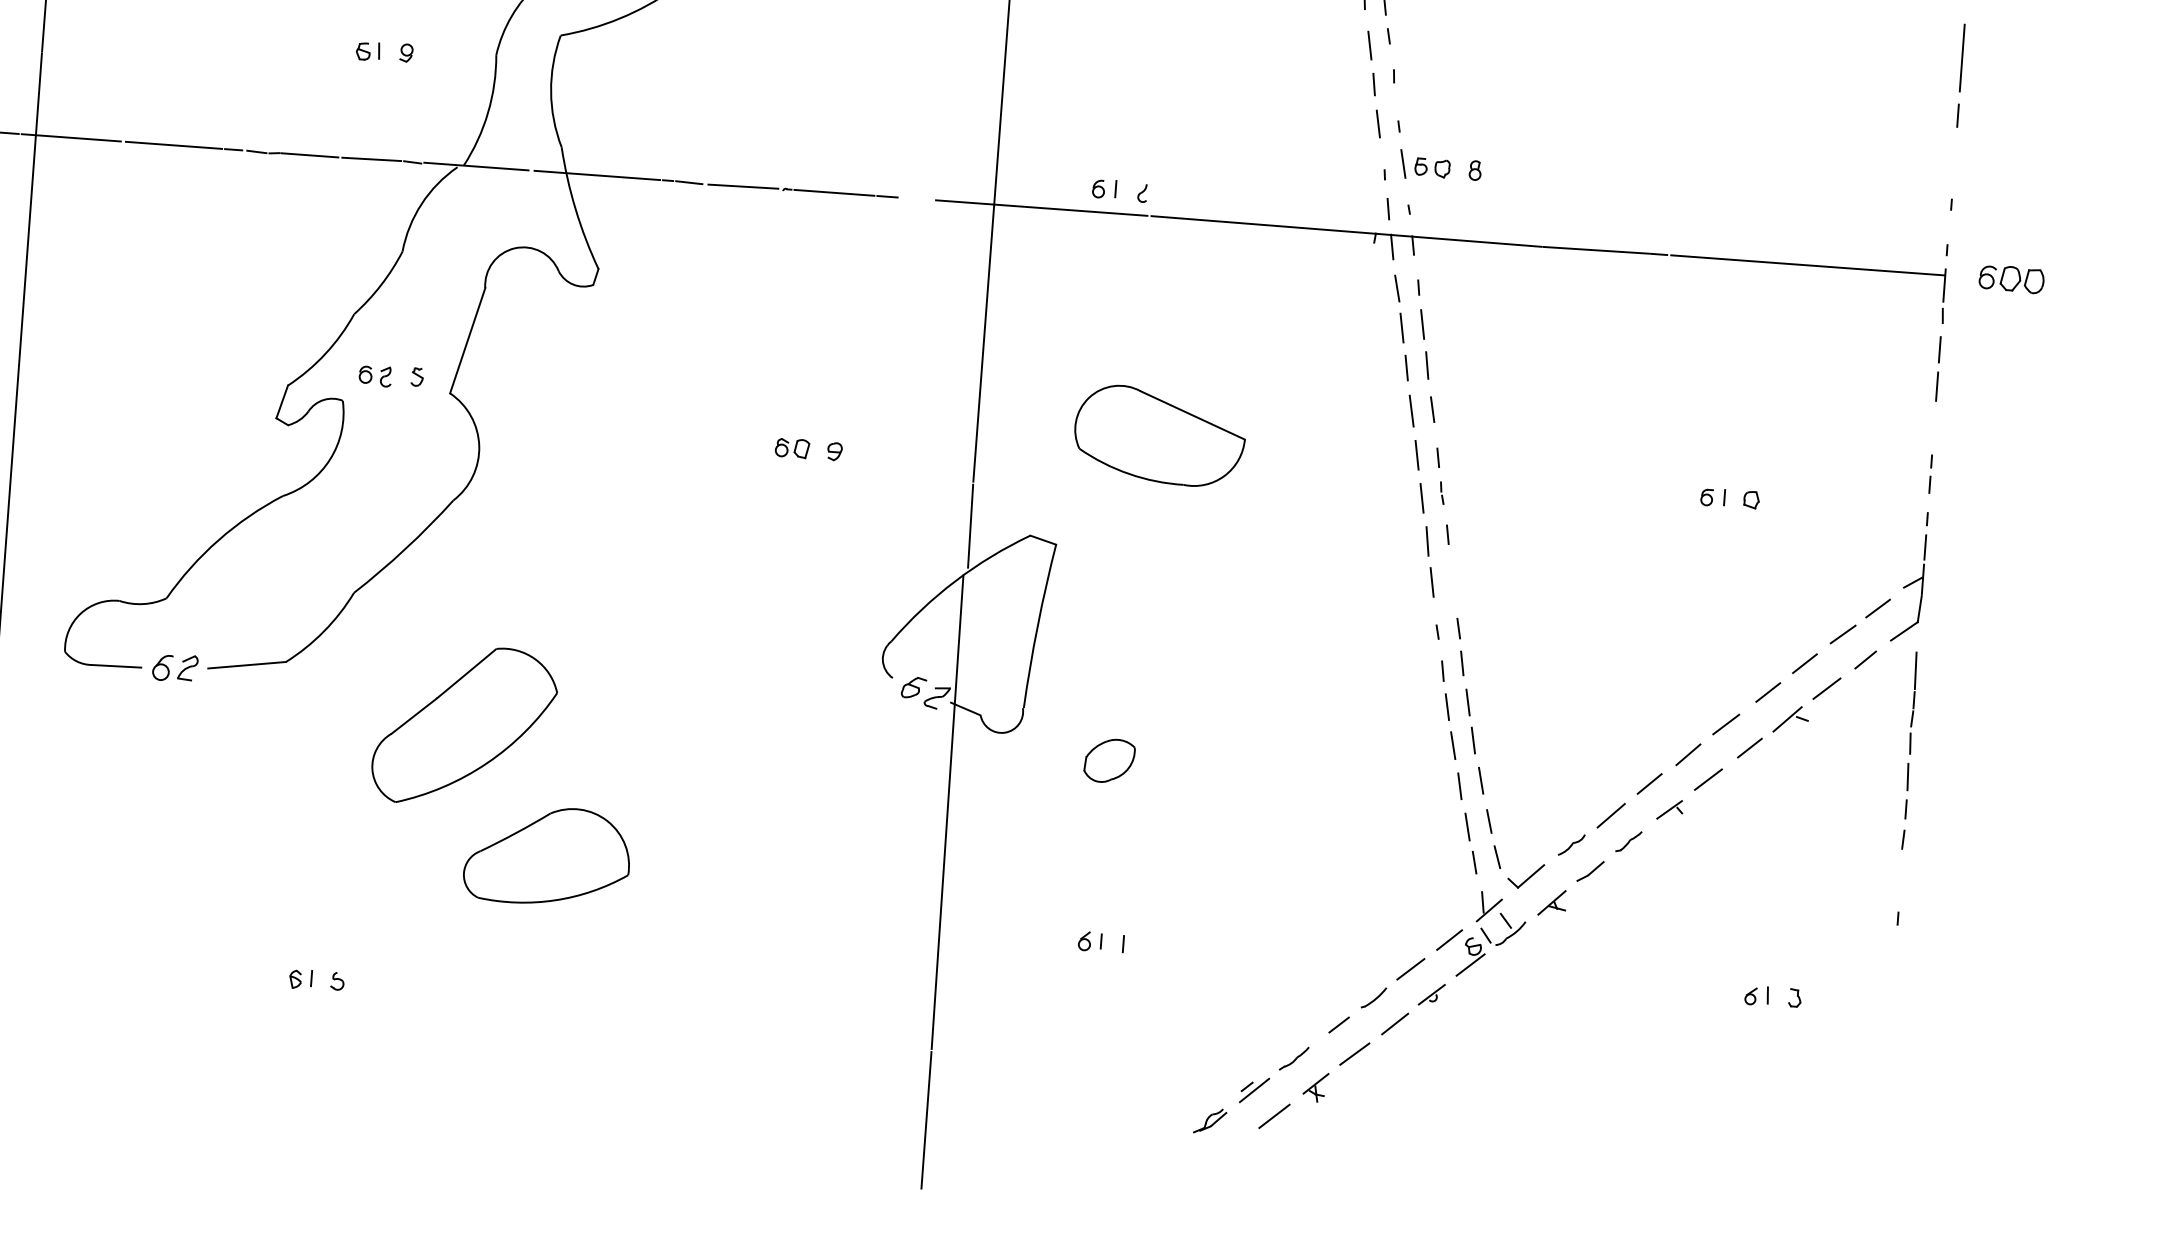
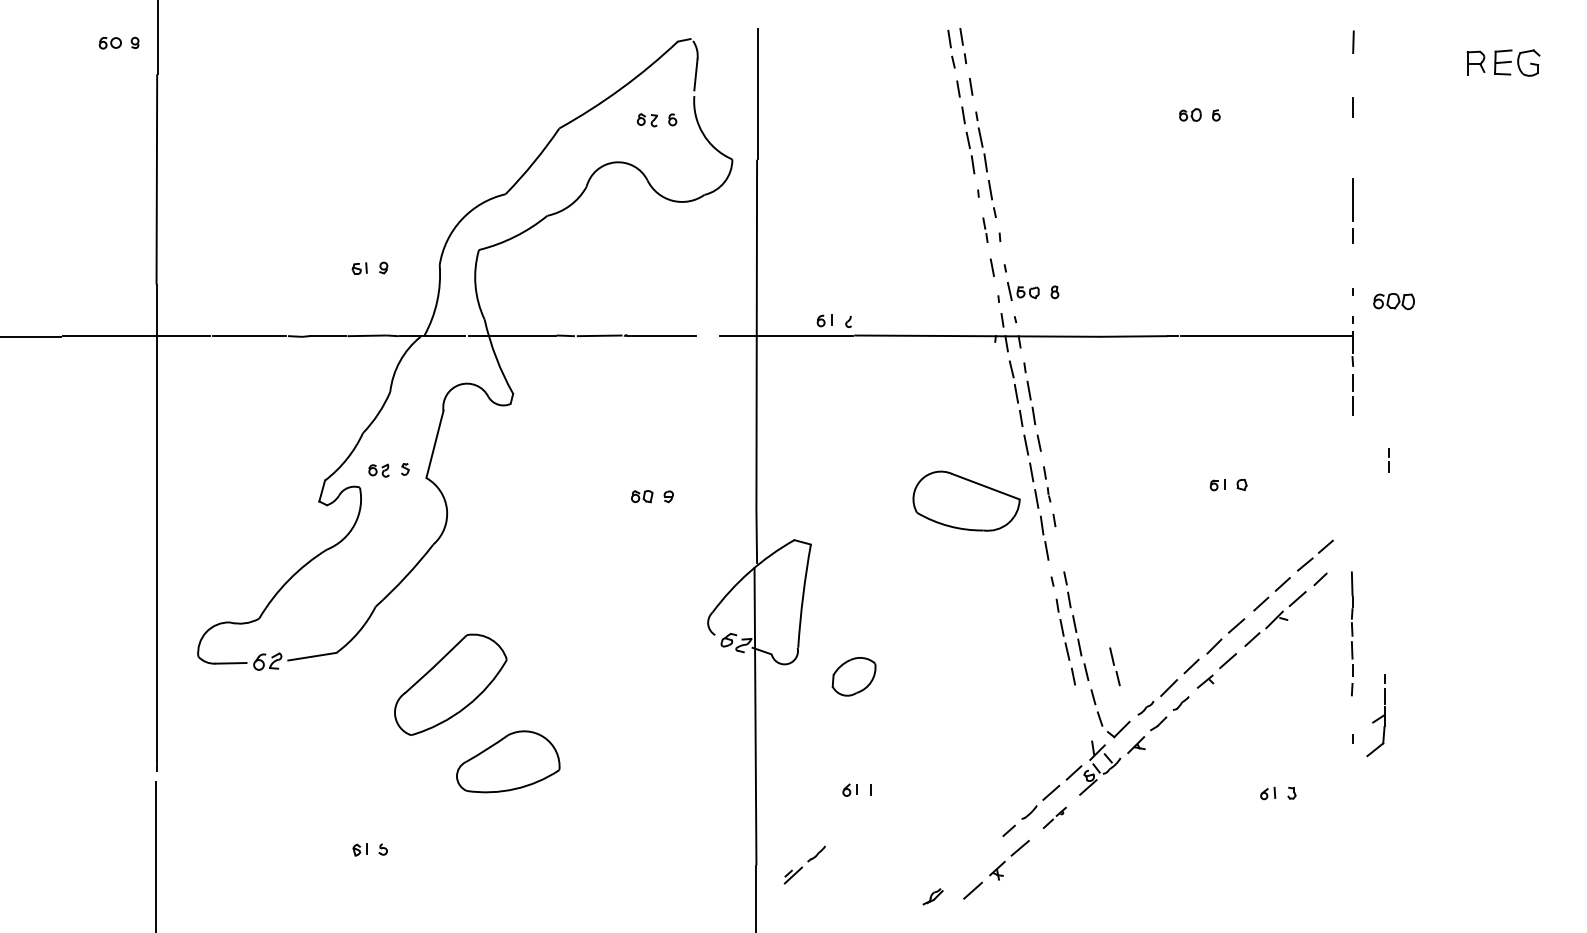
part: (1371, 62) -> (985, 229), size x0.6
part: (2010, 279) -> (1393, 301), moved
part: (1159, 435) -> (966, 500), moved
line: (1930, 475) -> (1388, 461), moved
part: (1908, 576) -> (1375, 715), moved
part: (1108, 760) -> (853, 676), size x1.4
part: (1470, 843) -> (1114, 666), moved
part: (1413, 1008) -> (1054, 817), size x0.6
part: (1273, 1074) -> (804, 864), moved

